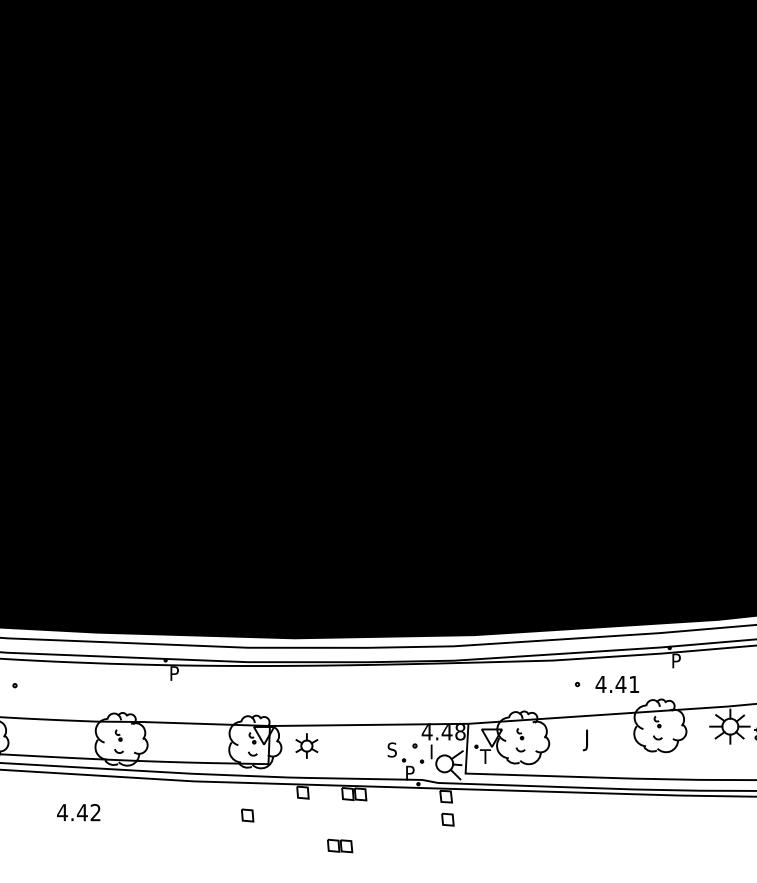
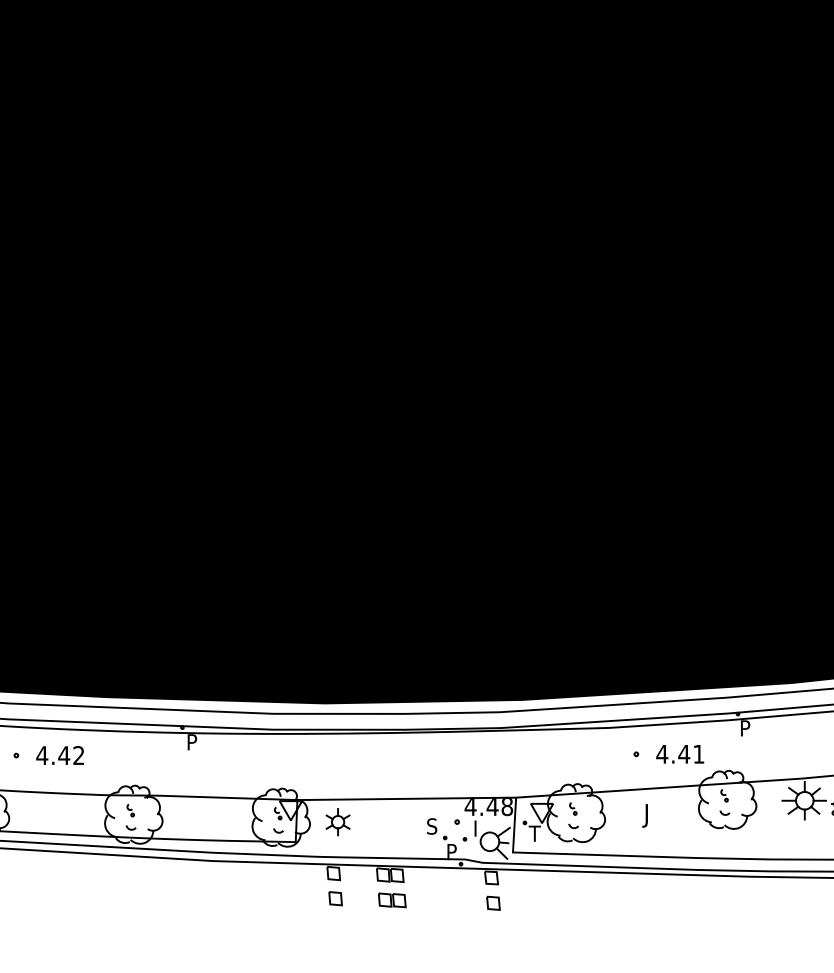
text: (78, 812) -> (59, 755), moved
part: (247, 815) -> (335, 898), moved
part: (340, 845) -> (392, 899), moved

